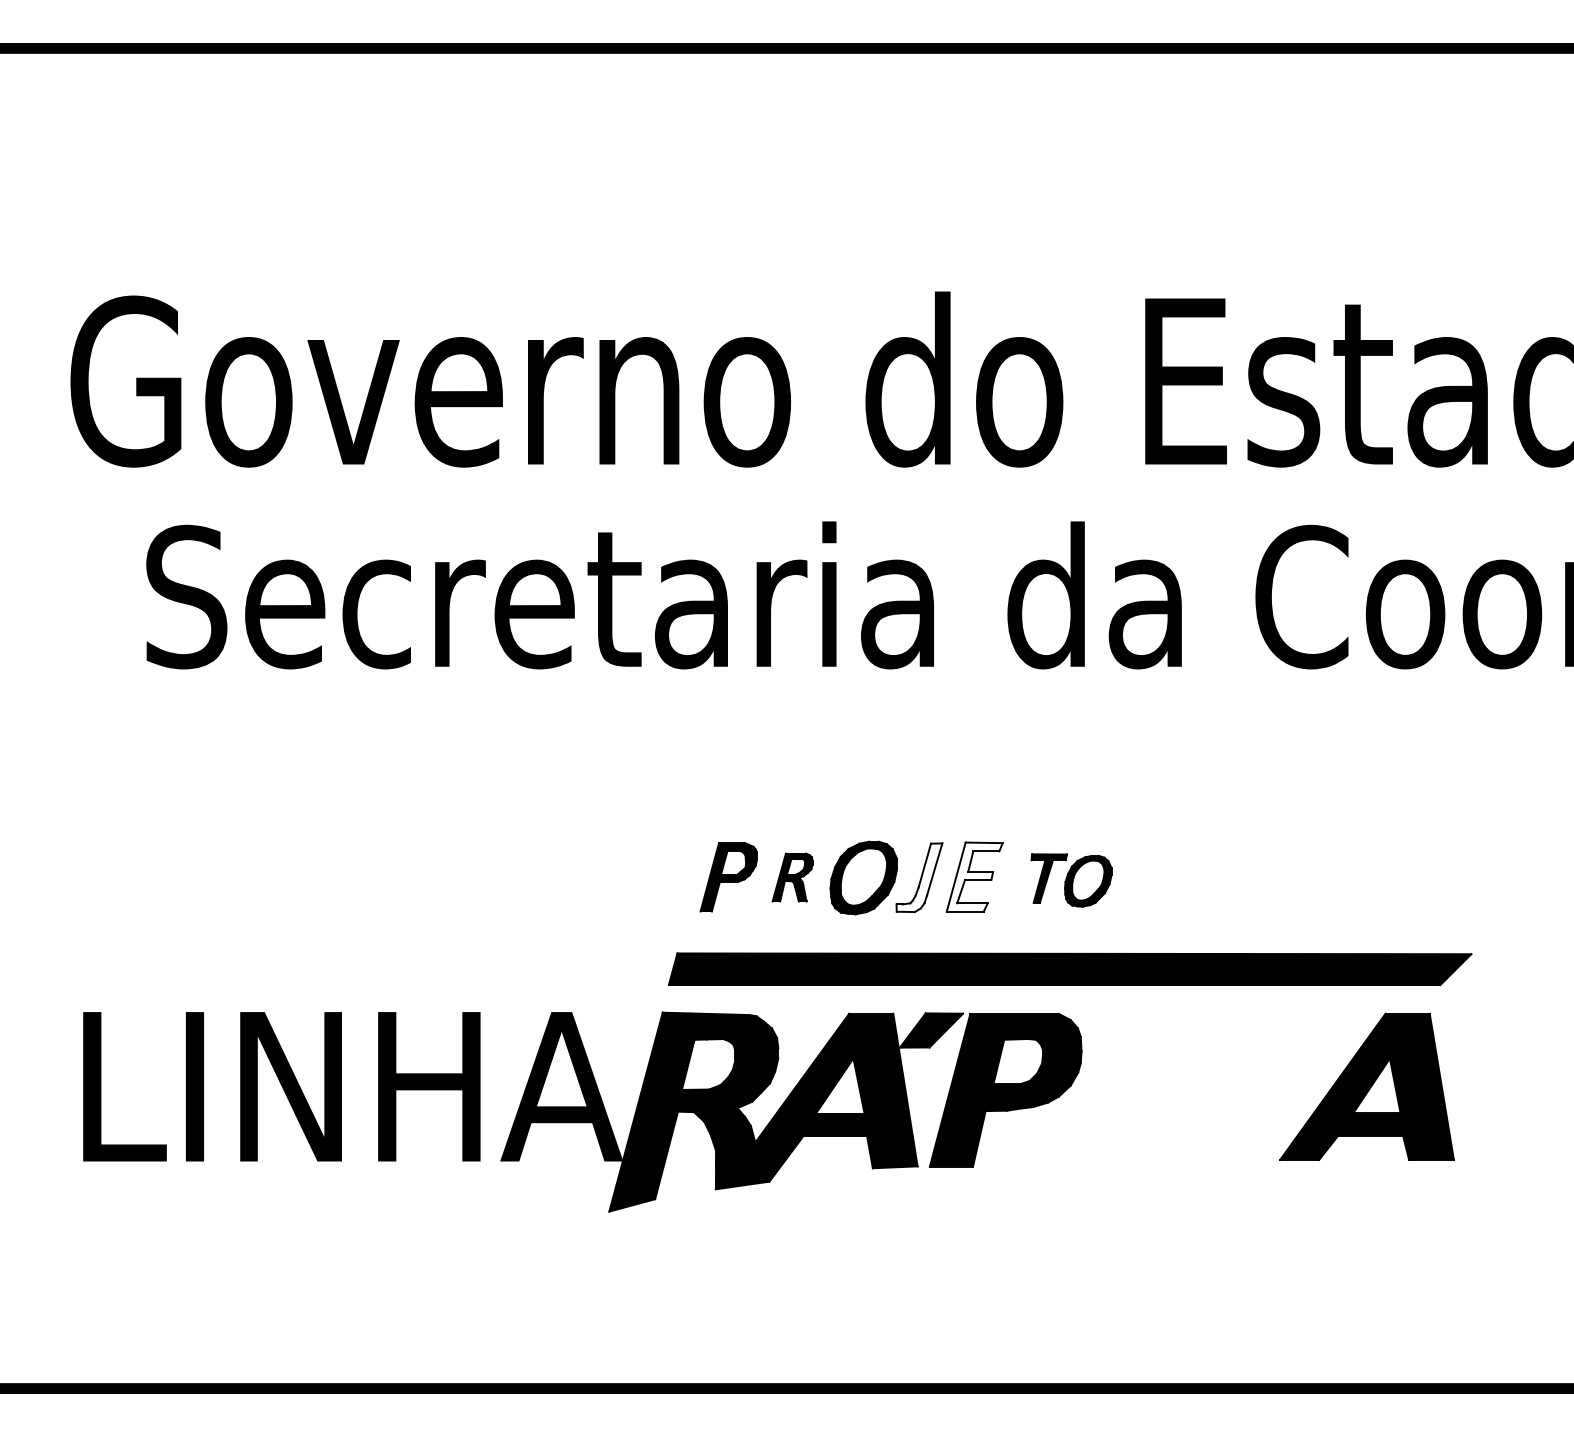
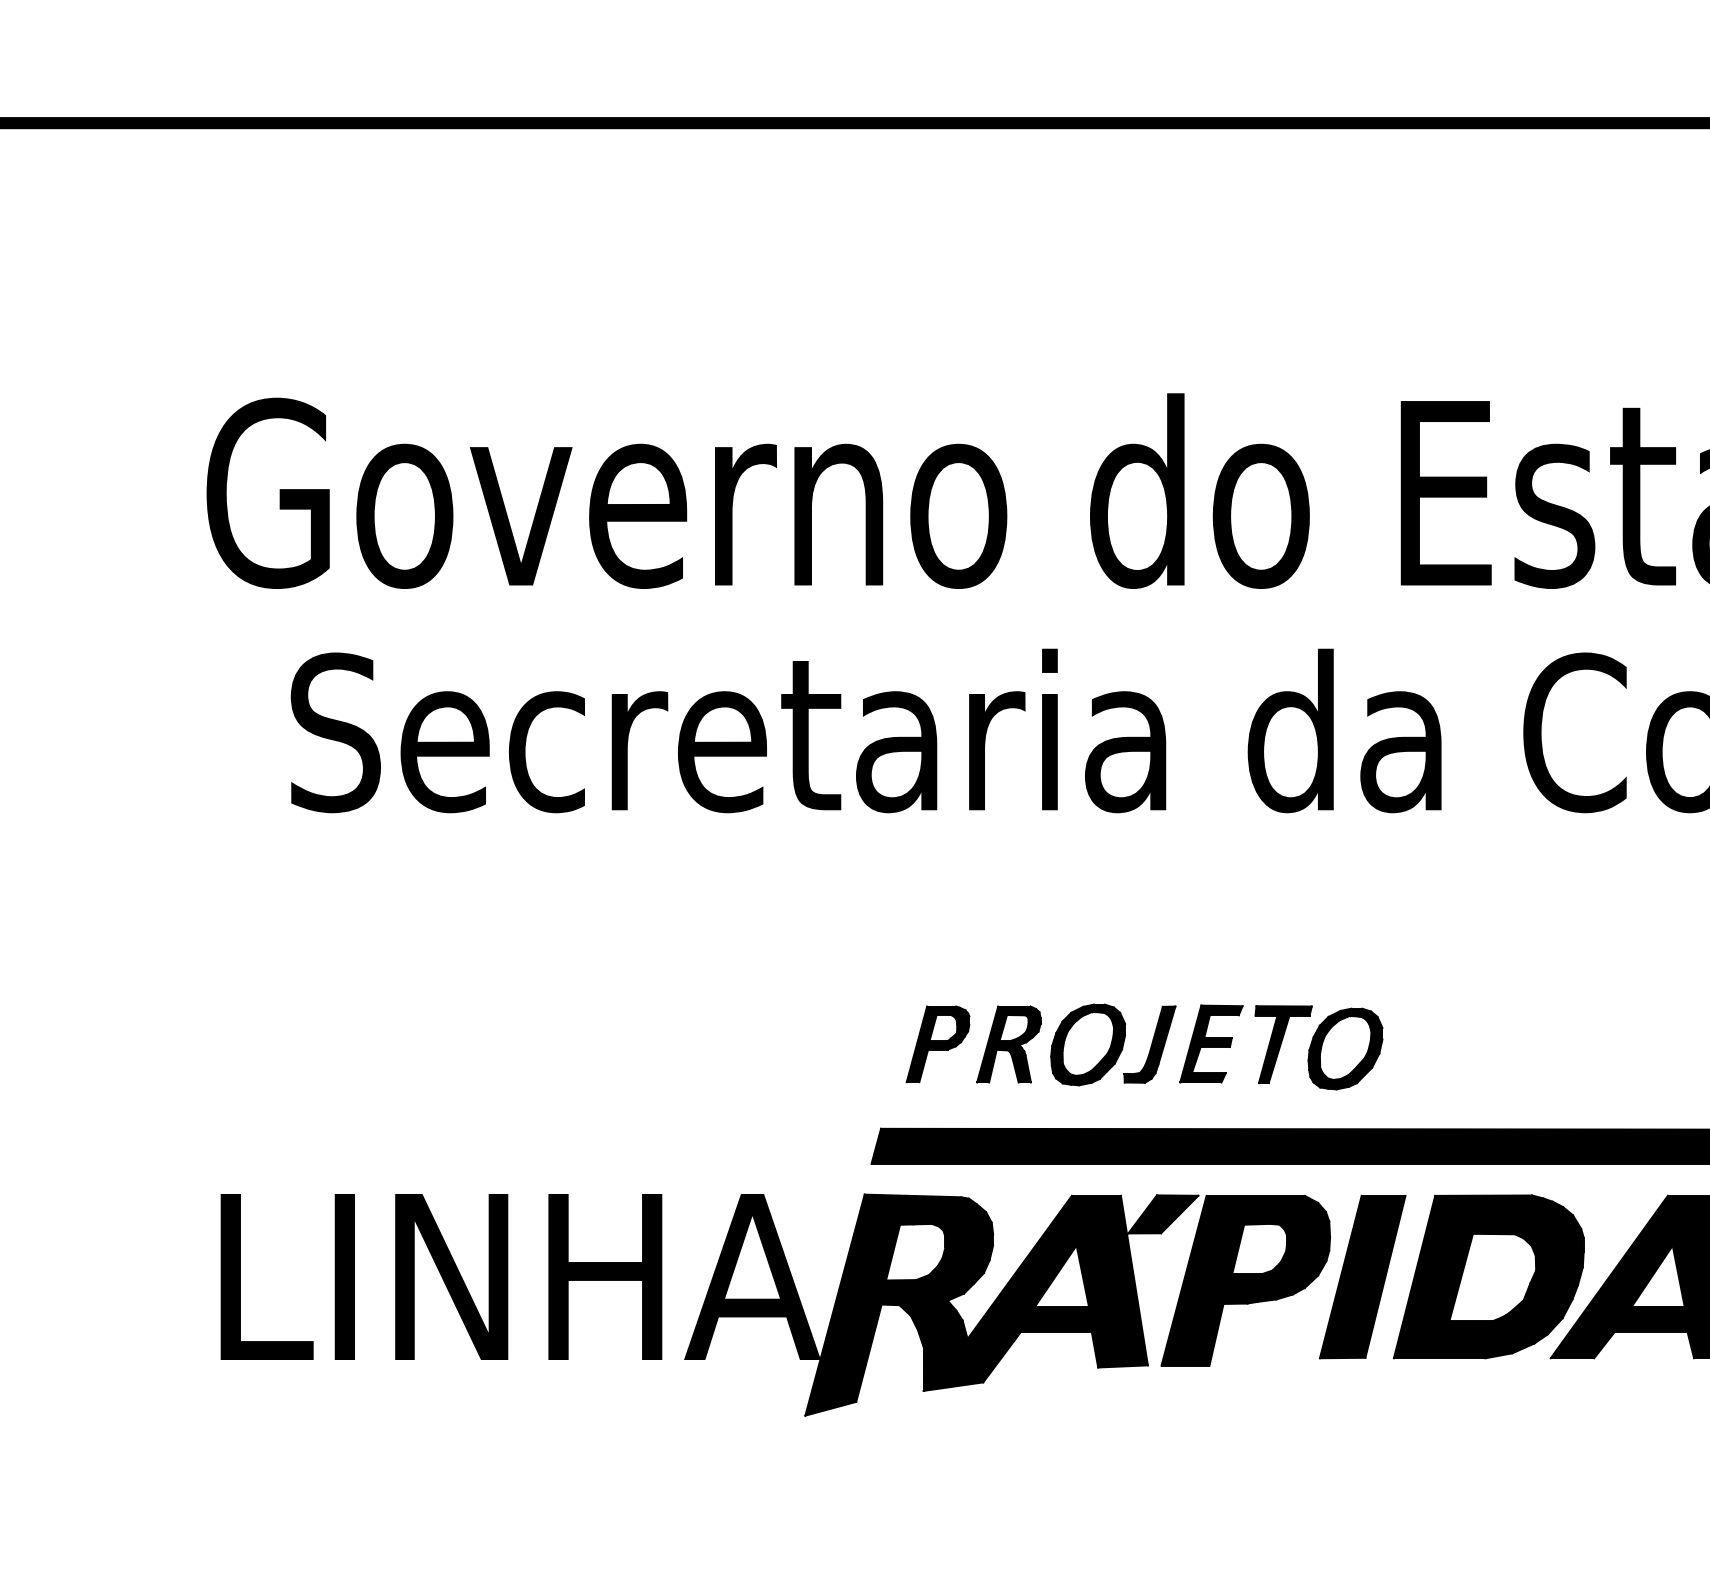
fill: (974, 876) -> (1211, 1043), added
part: (792, 877) -> (1008, 1044), size x1.43
fill: (919, 877) -> (1150, 1044), added
part: (1071, 880) -> (1318, 1047), size x1.43
part: (1190, 1086) -> (1451, 1276), added

